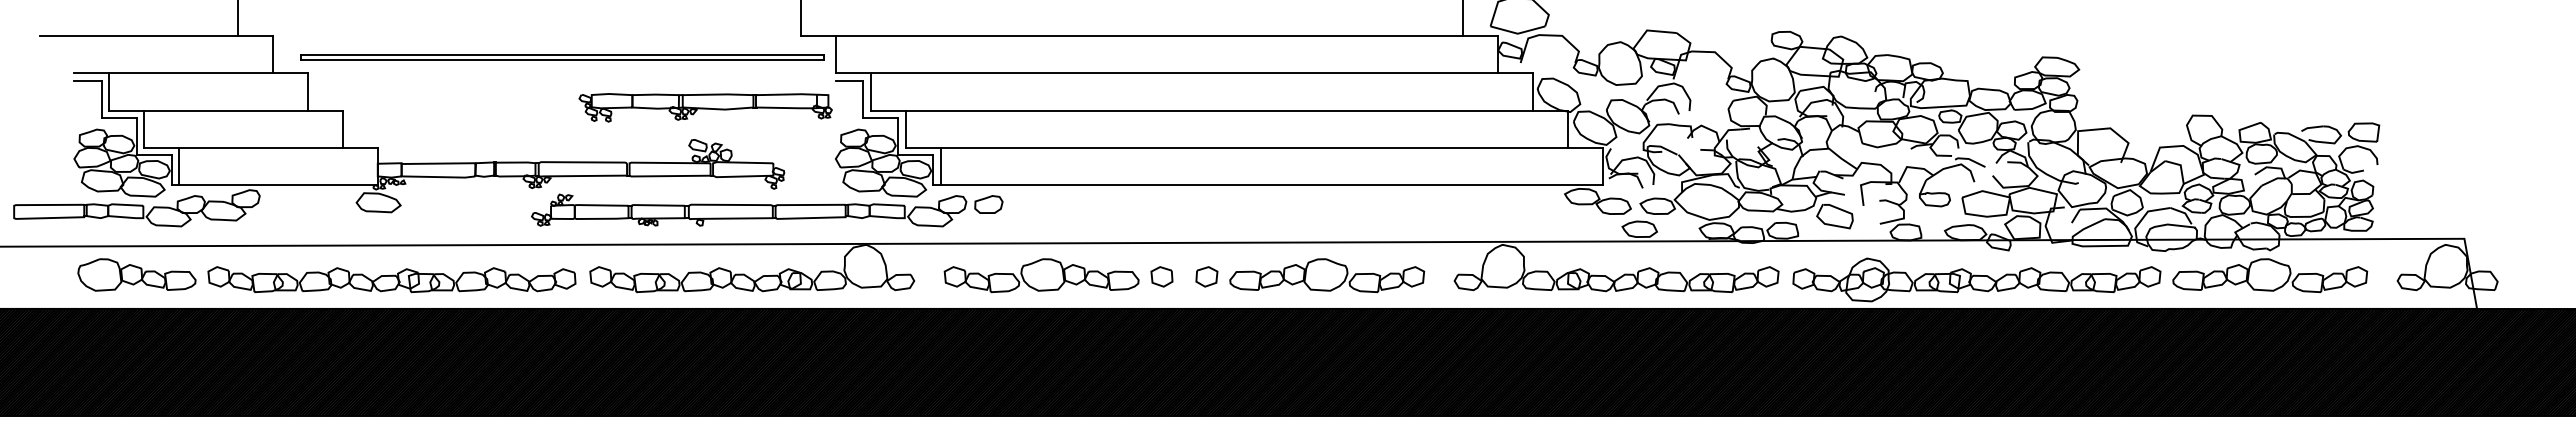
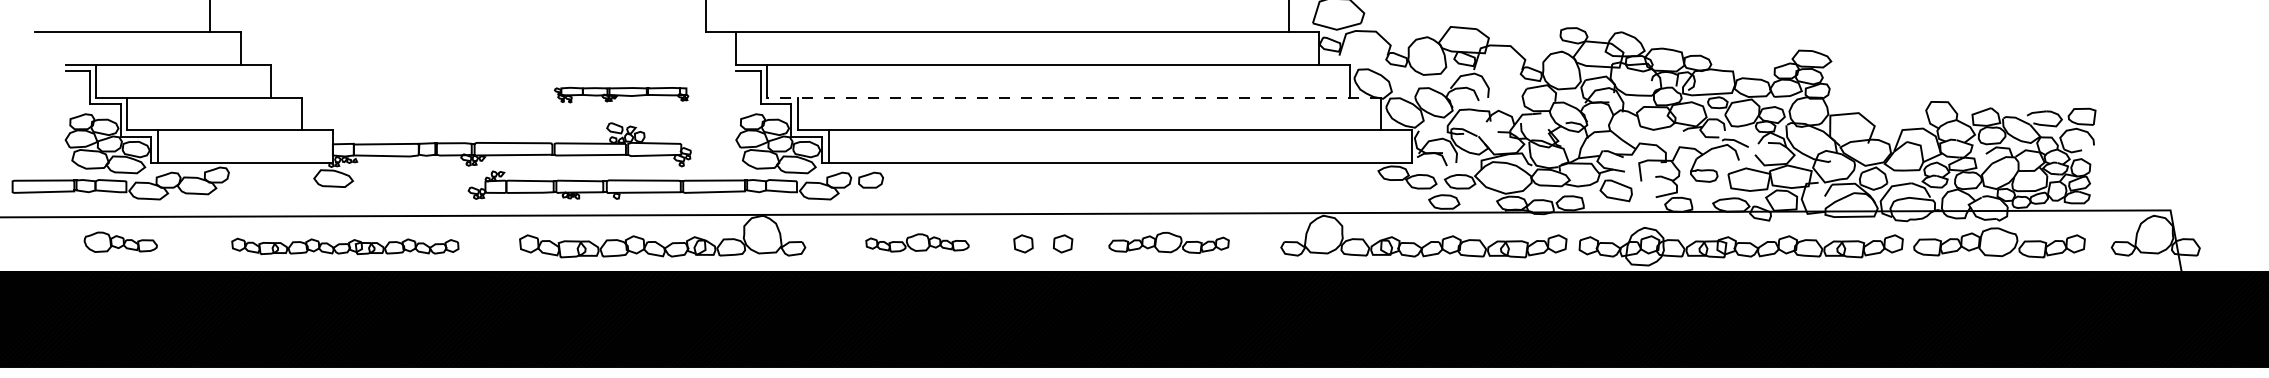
part: (562, 57) -> (495, 50), removed
part: (705, 107) -> (621, 94), size x0.6
line: (1219, 110) -> (1074, 97), solid -> dashed
part: (136, 274) -> (120, 241), size x0.7
part: (1041, 275) -> (917, 242), size x0.6
part: (1327, 275) -> (1169, 242), size x0.7
part: (391, 279) -> (344, 246), size x0.7

